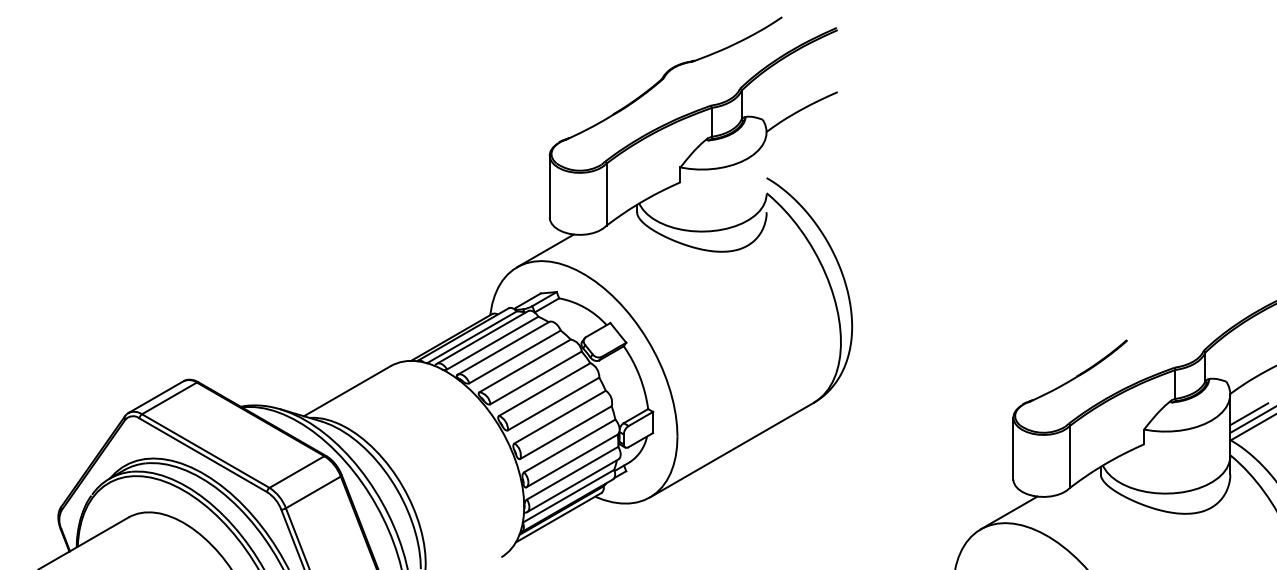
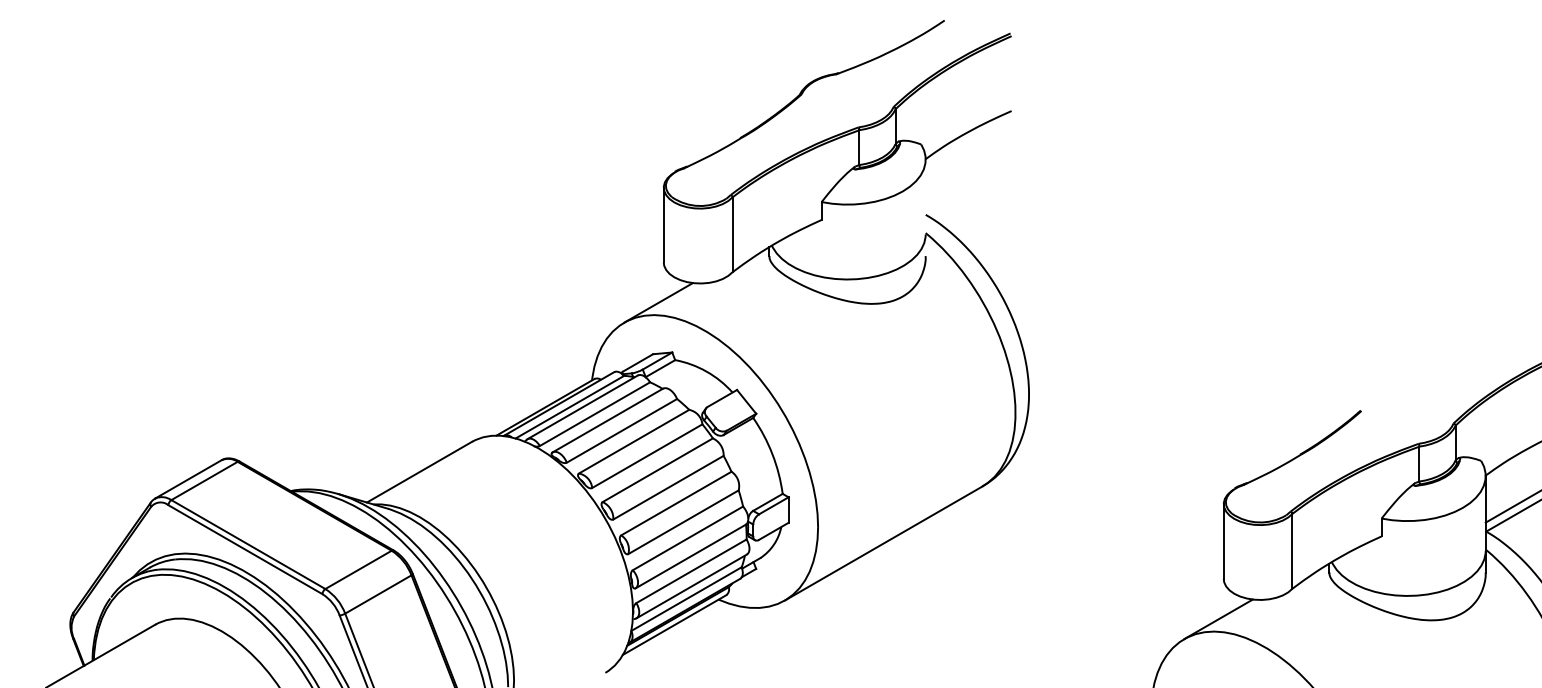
line: (1249, 414) -> (1508, 500), removed

